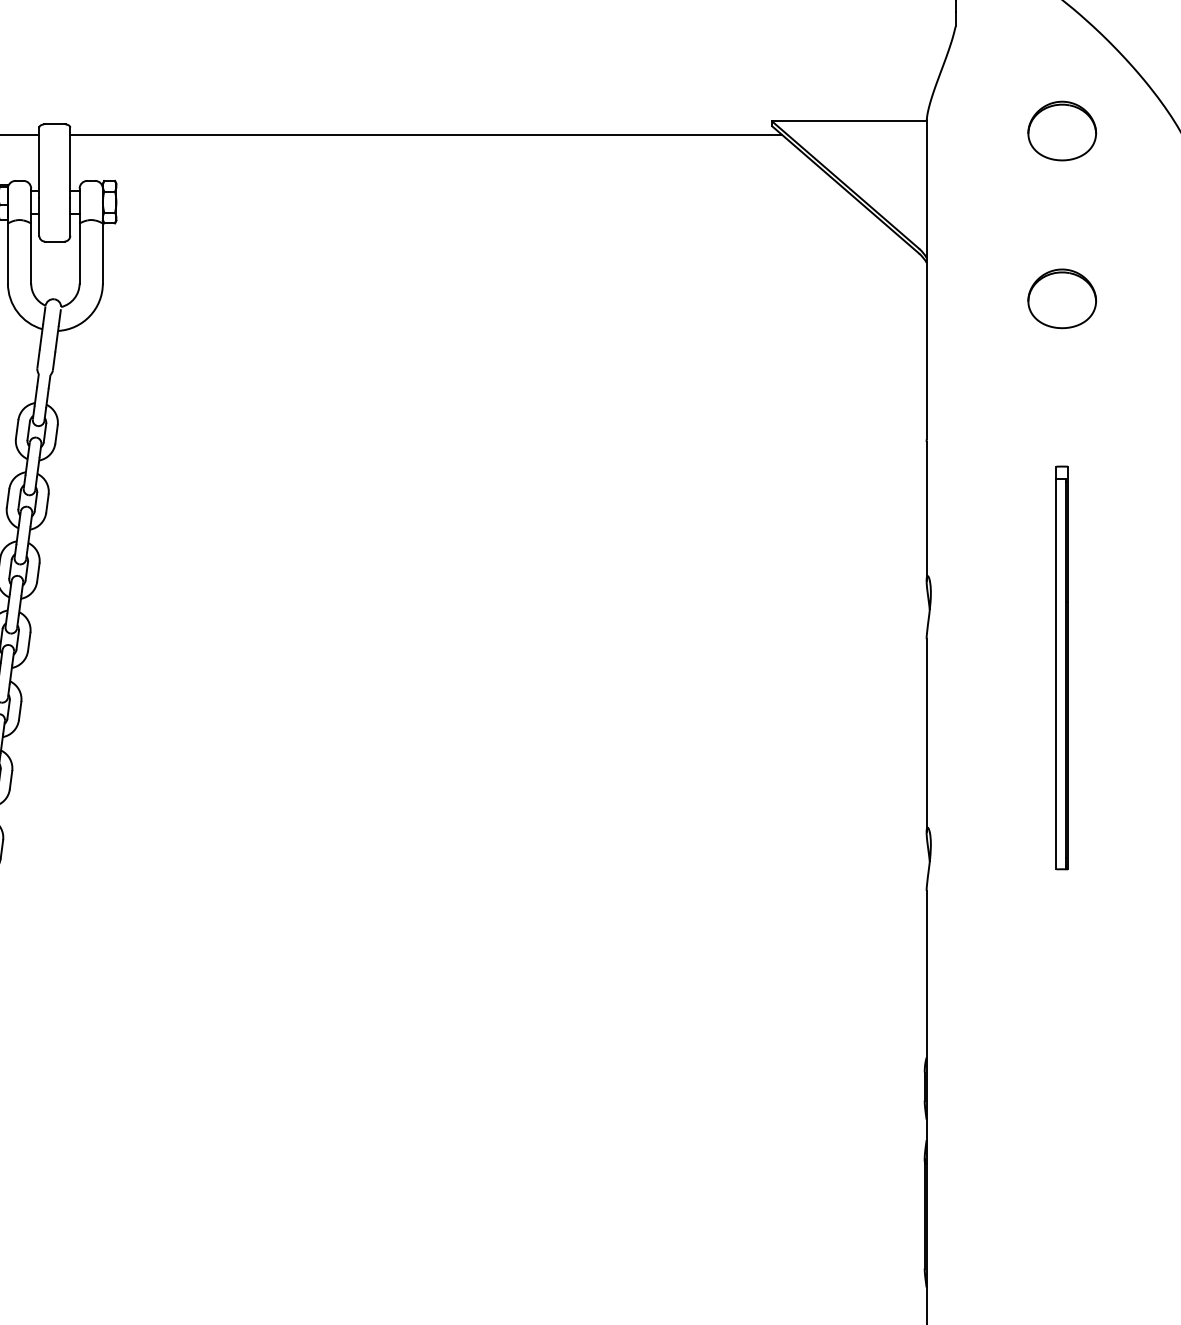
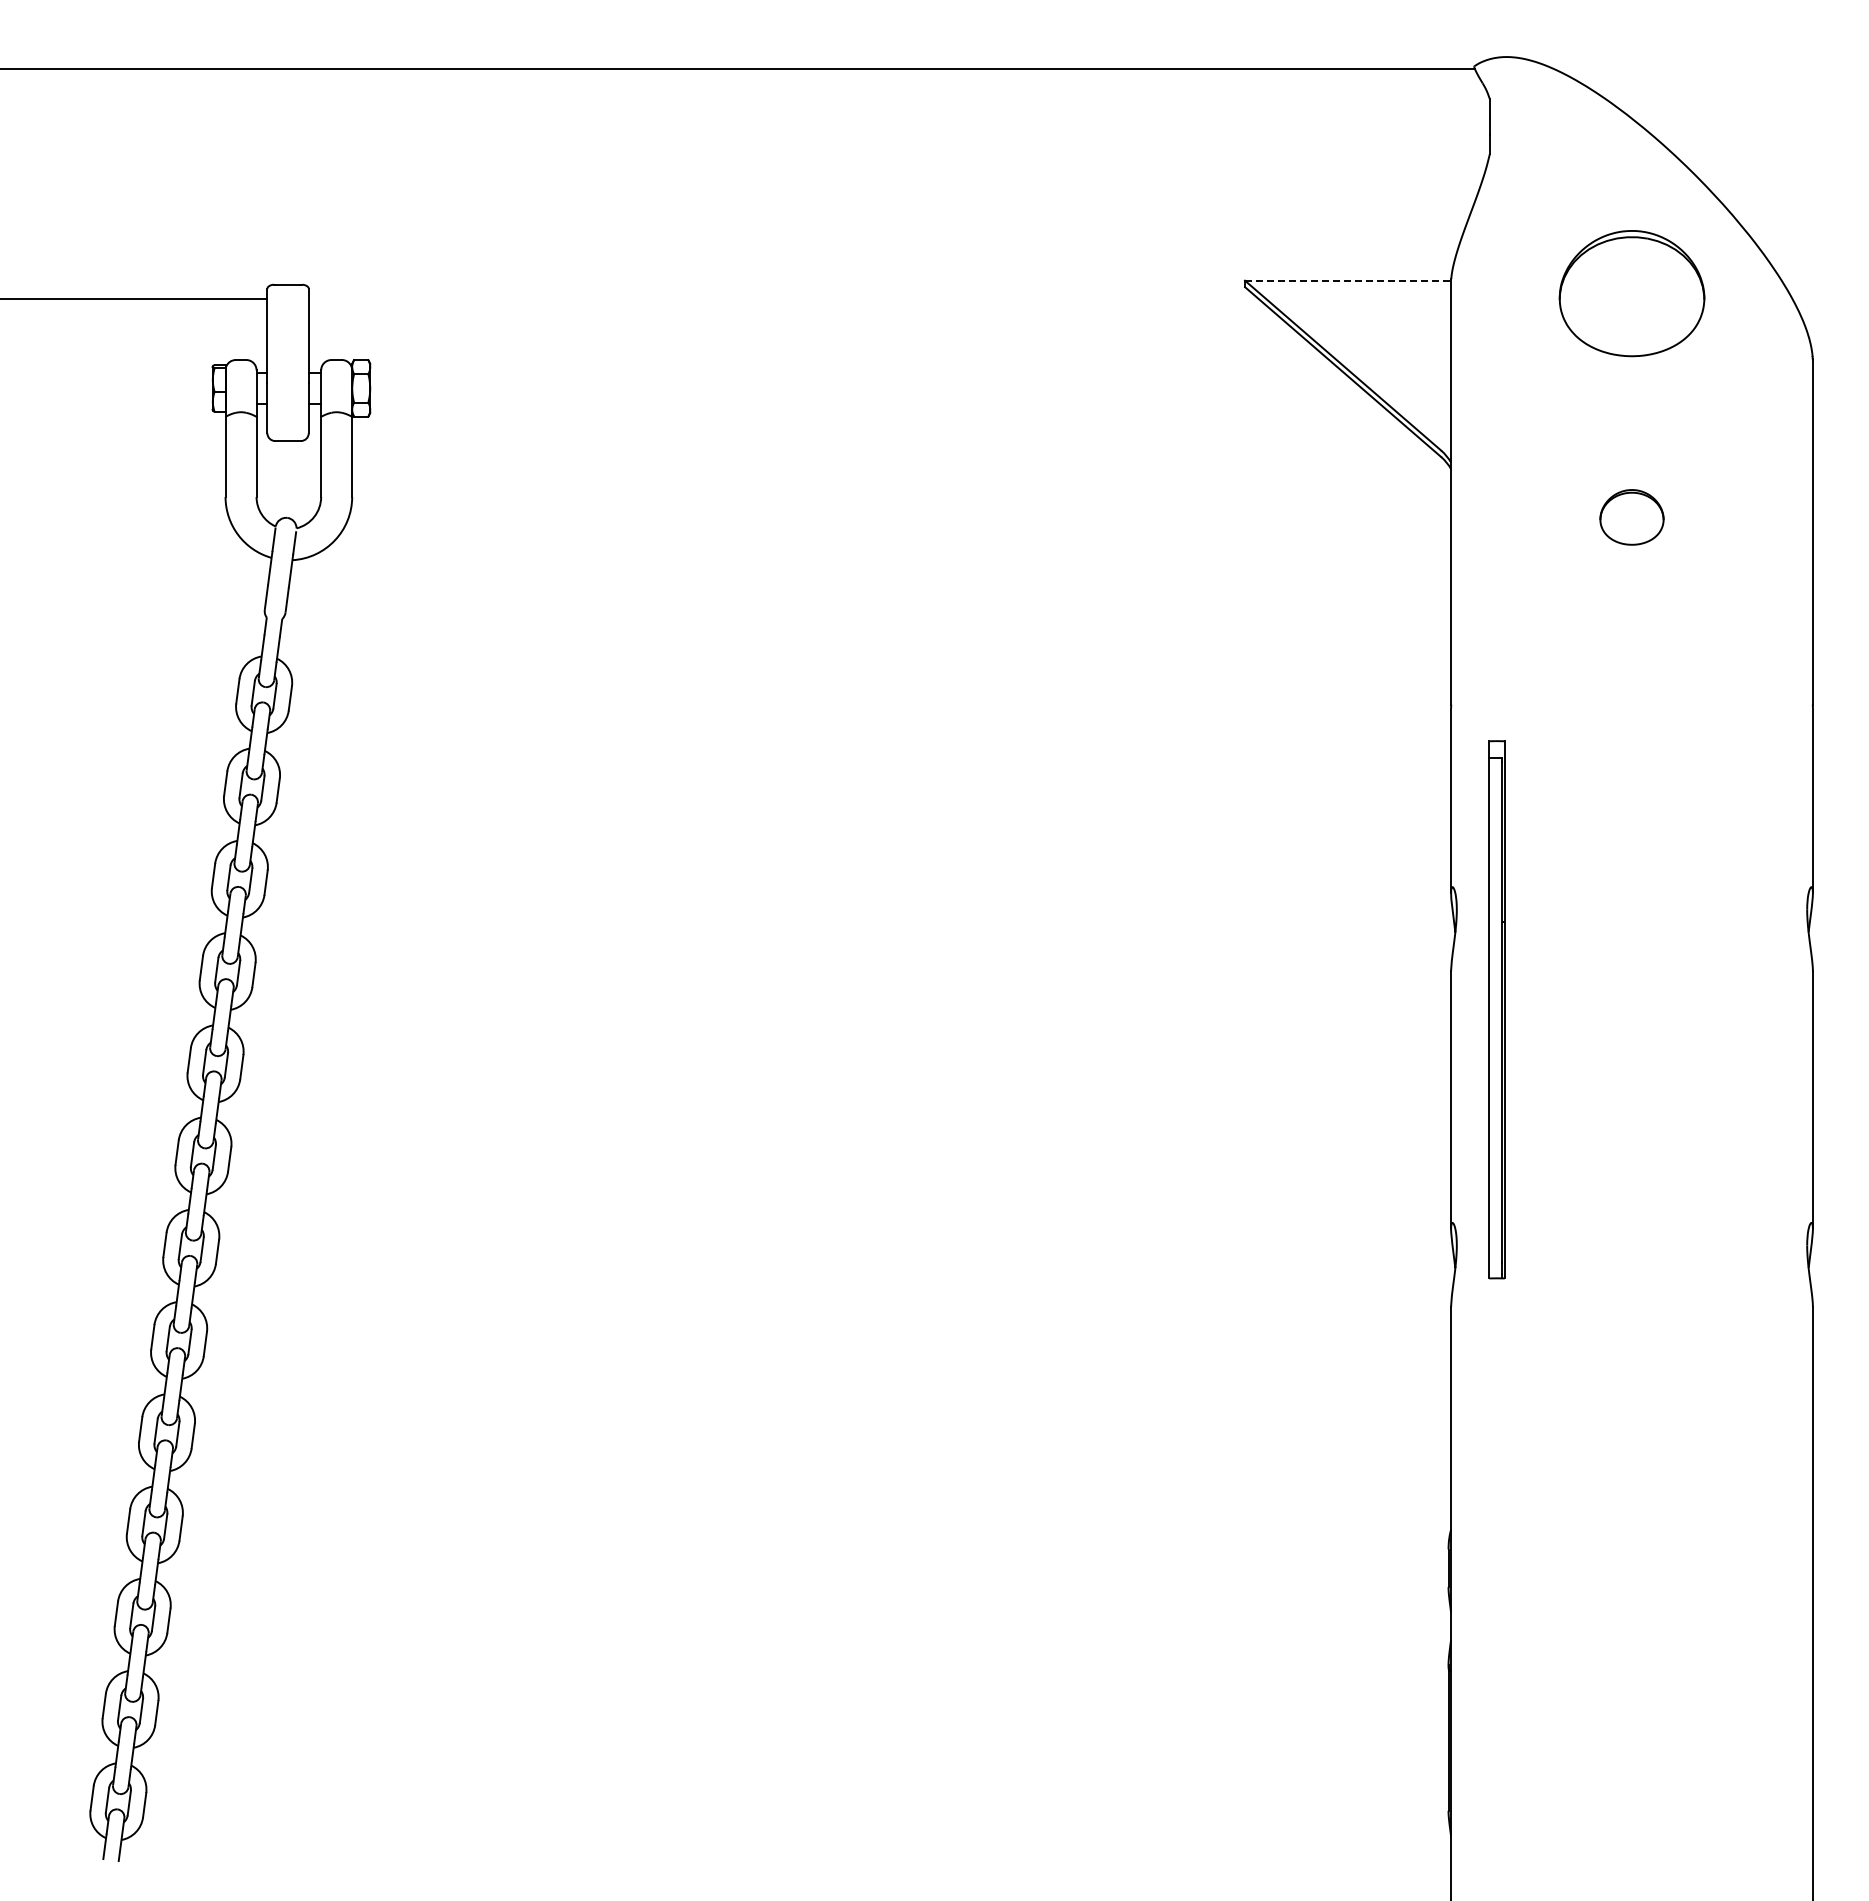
line: (849, 121) -> (1348, 280), solid -> dashed
part: (1061, 131) -> (1631, 293), size x1.6
line: (426, 134) -> (783, 298), removed
part: (1061, 298) -> (1631, 517), size x0.7
part: (1061, 667) -> (1496, 1009), moved

